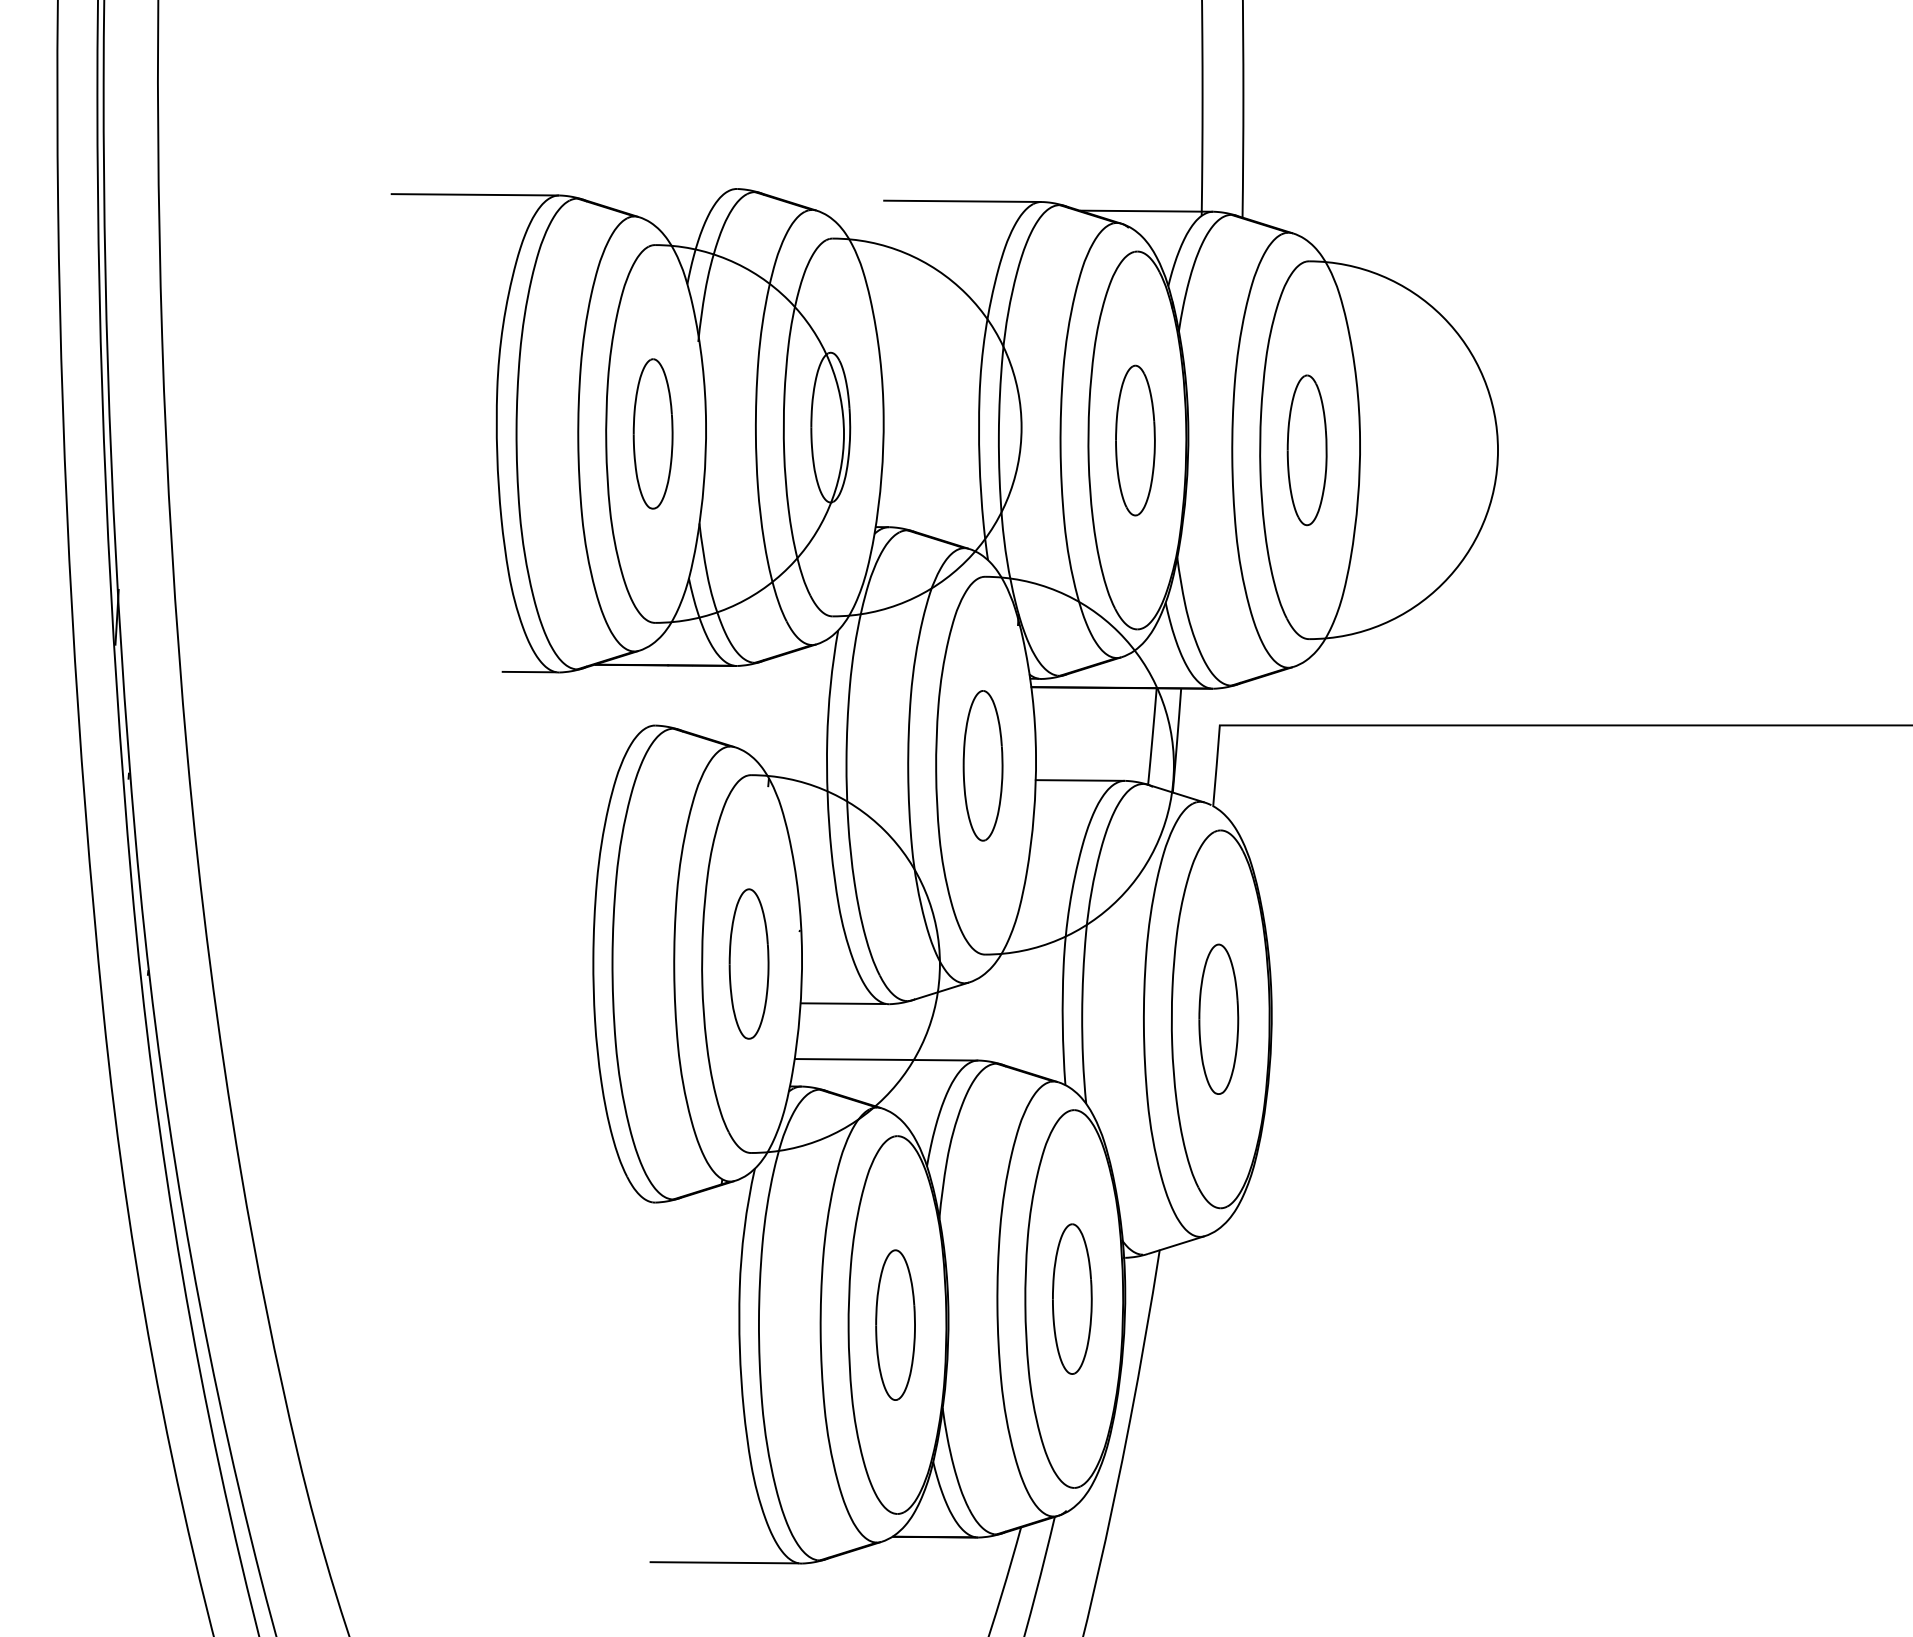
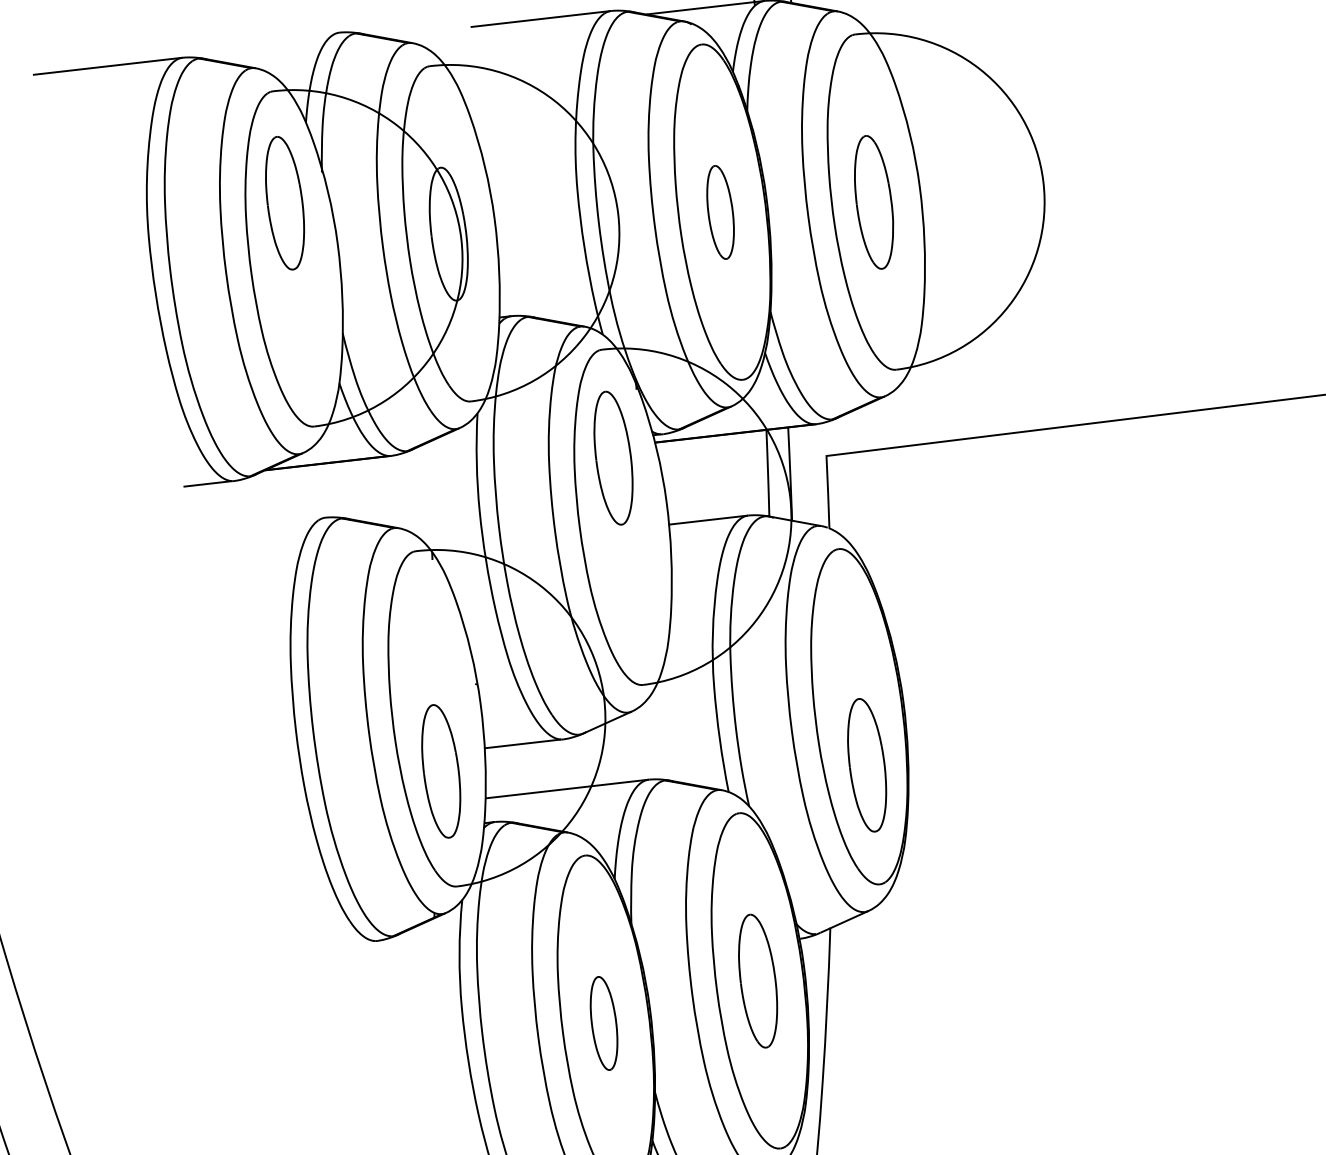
part: (652, 433) -> (284, 202), moved
part: (1135, 440) -> (720, 212), size x0.7
part: (982, 765) -> (612, 457), moved
part: (748, 963) -> (440, 770), moved
part: (1218, 1018) -> (866, 764), moved
part: (895, 1324) -> (603, 1022), size x0.7

